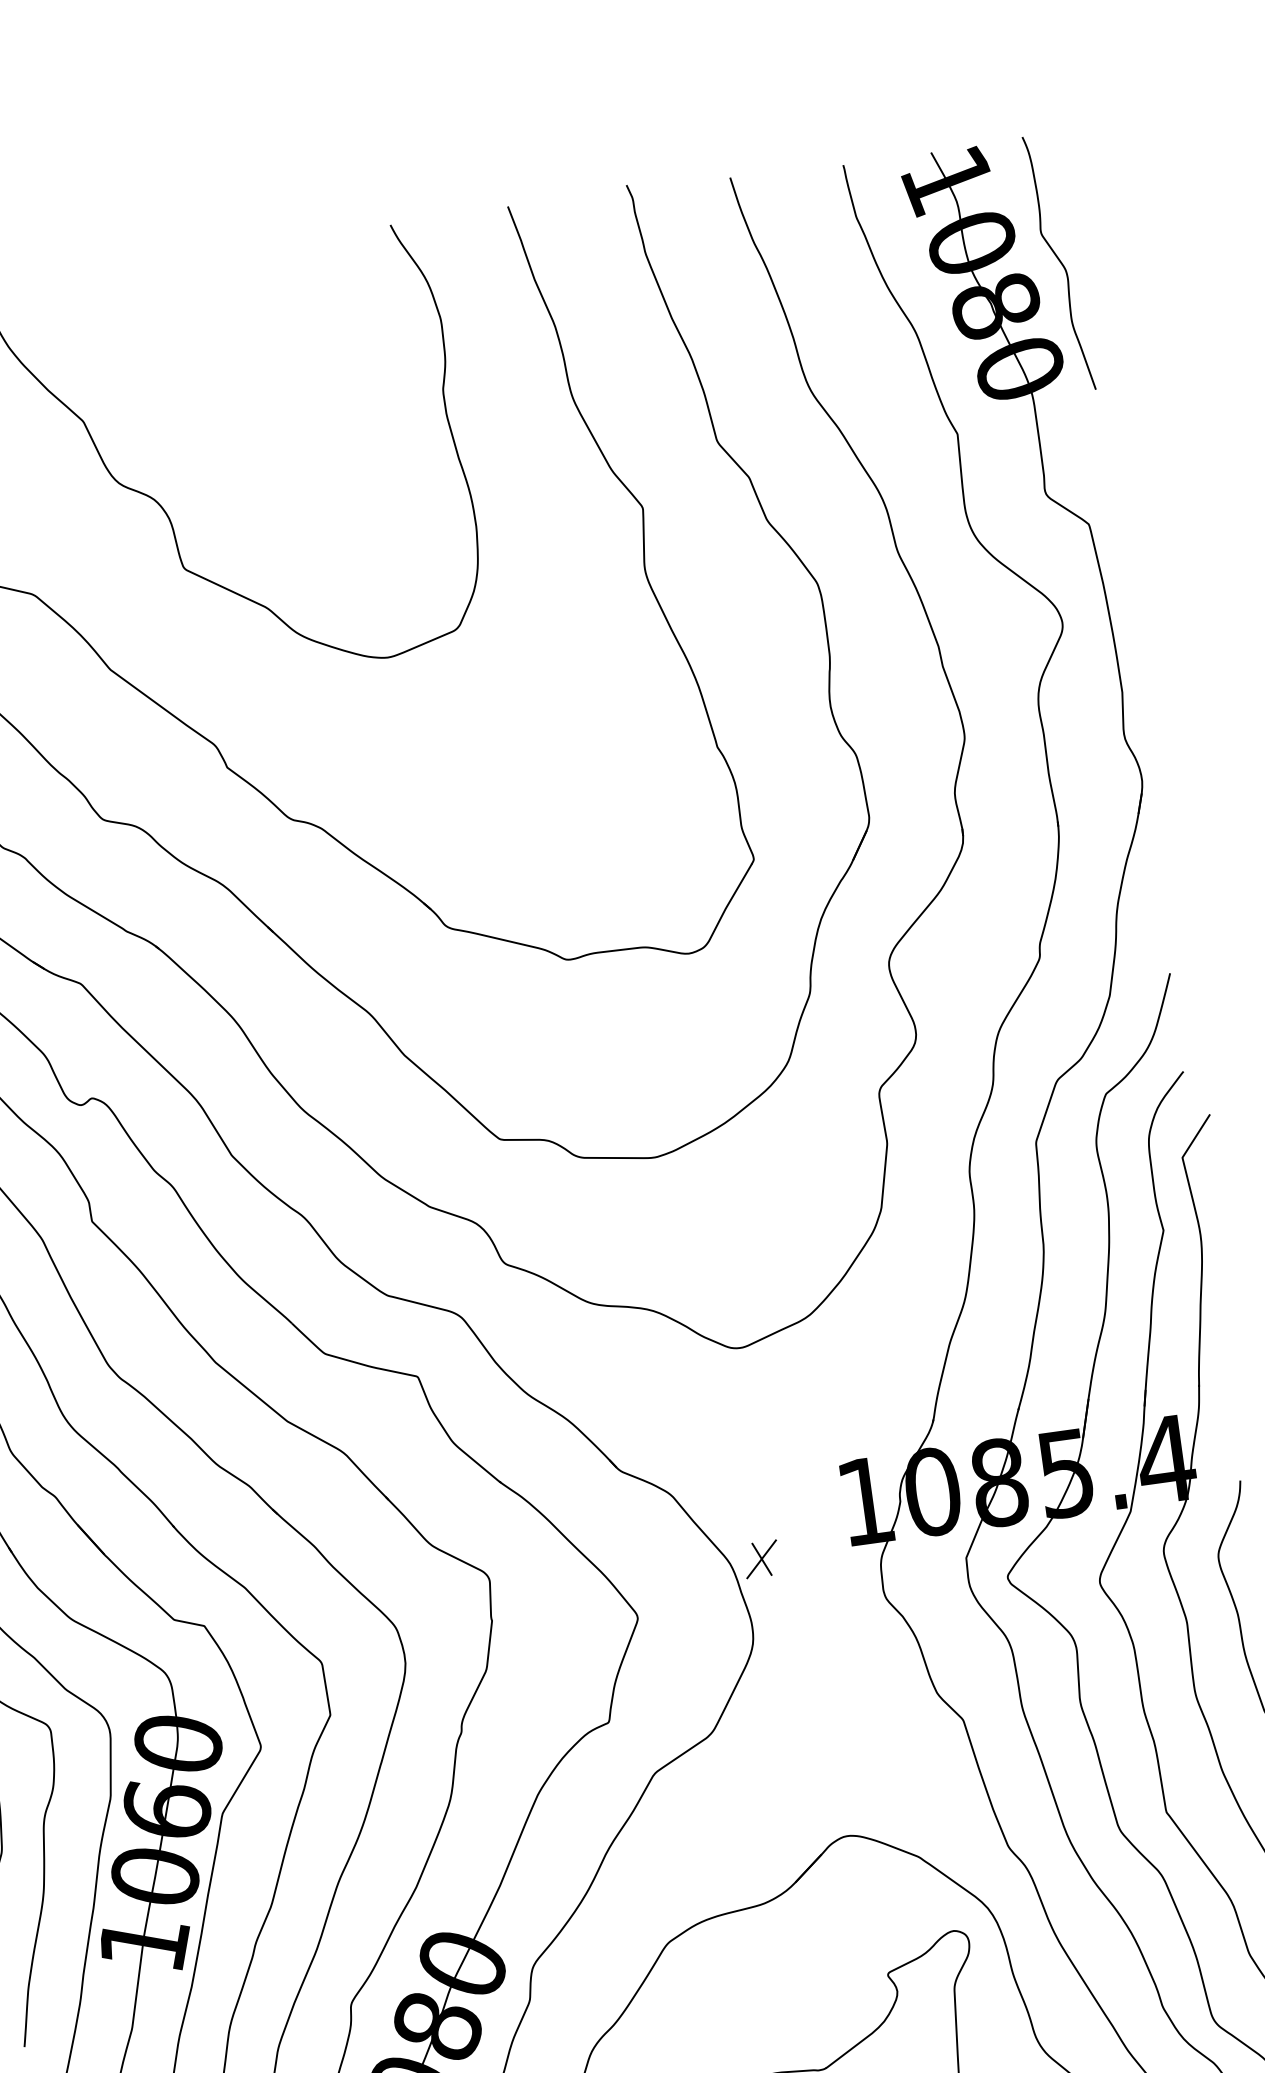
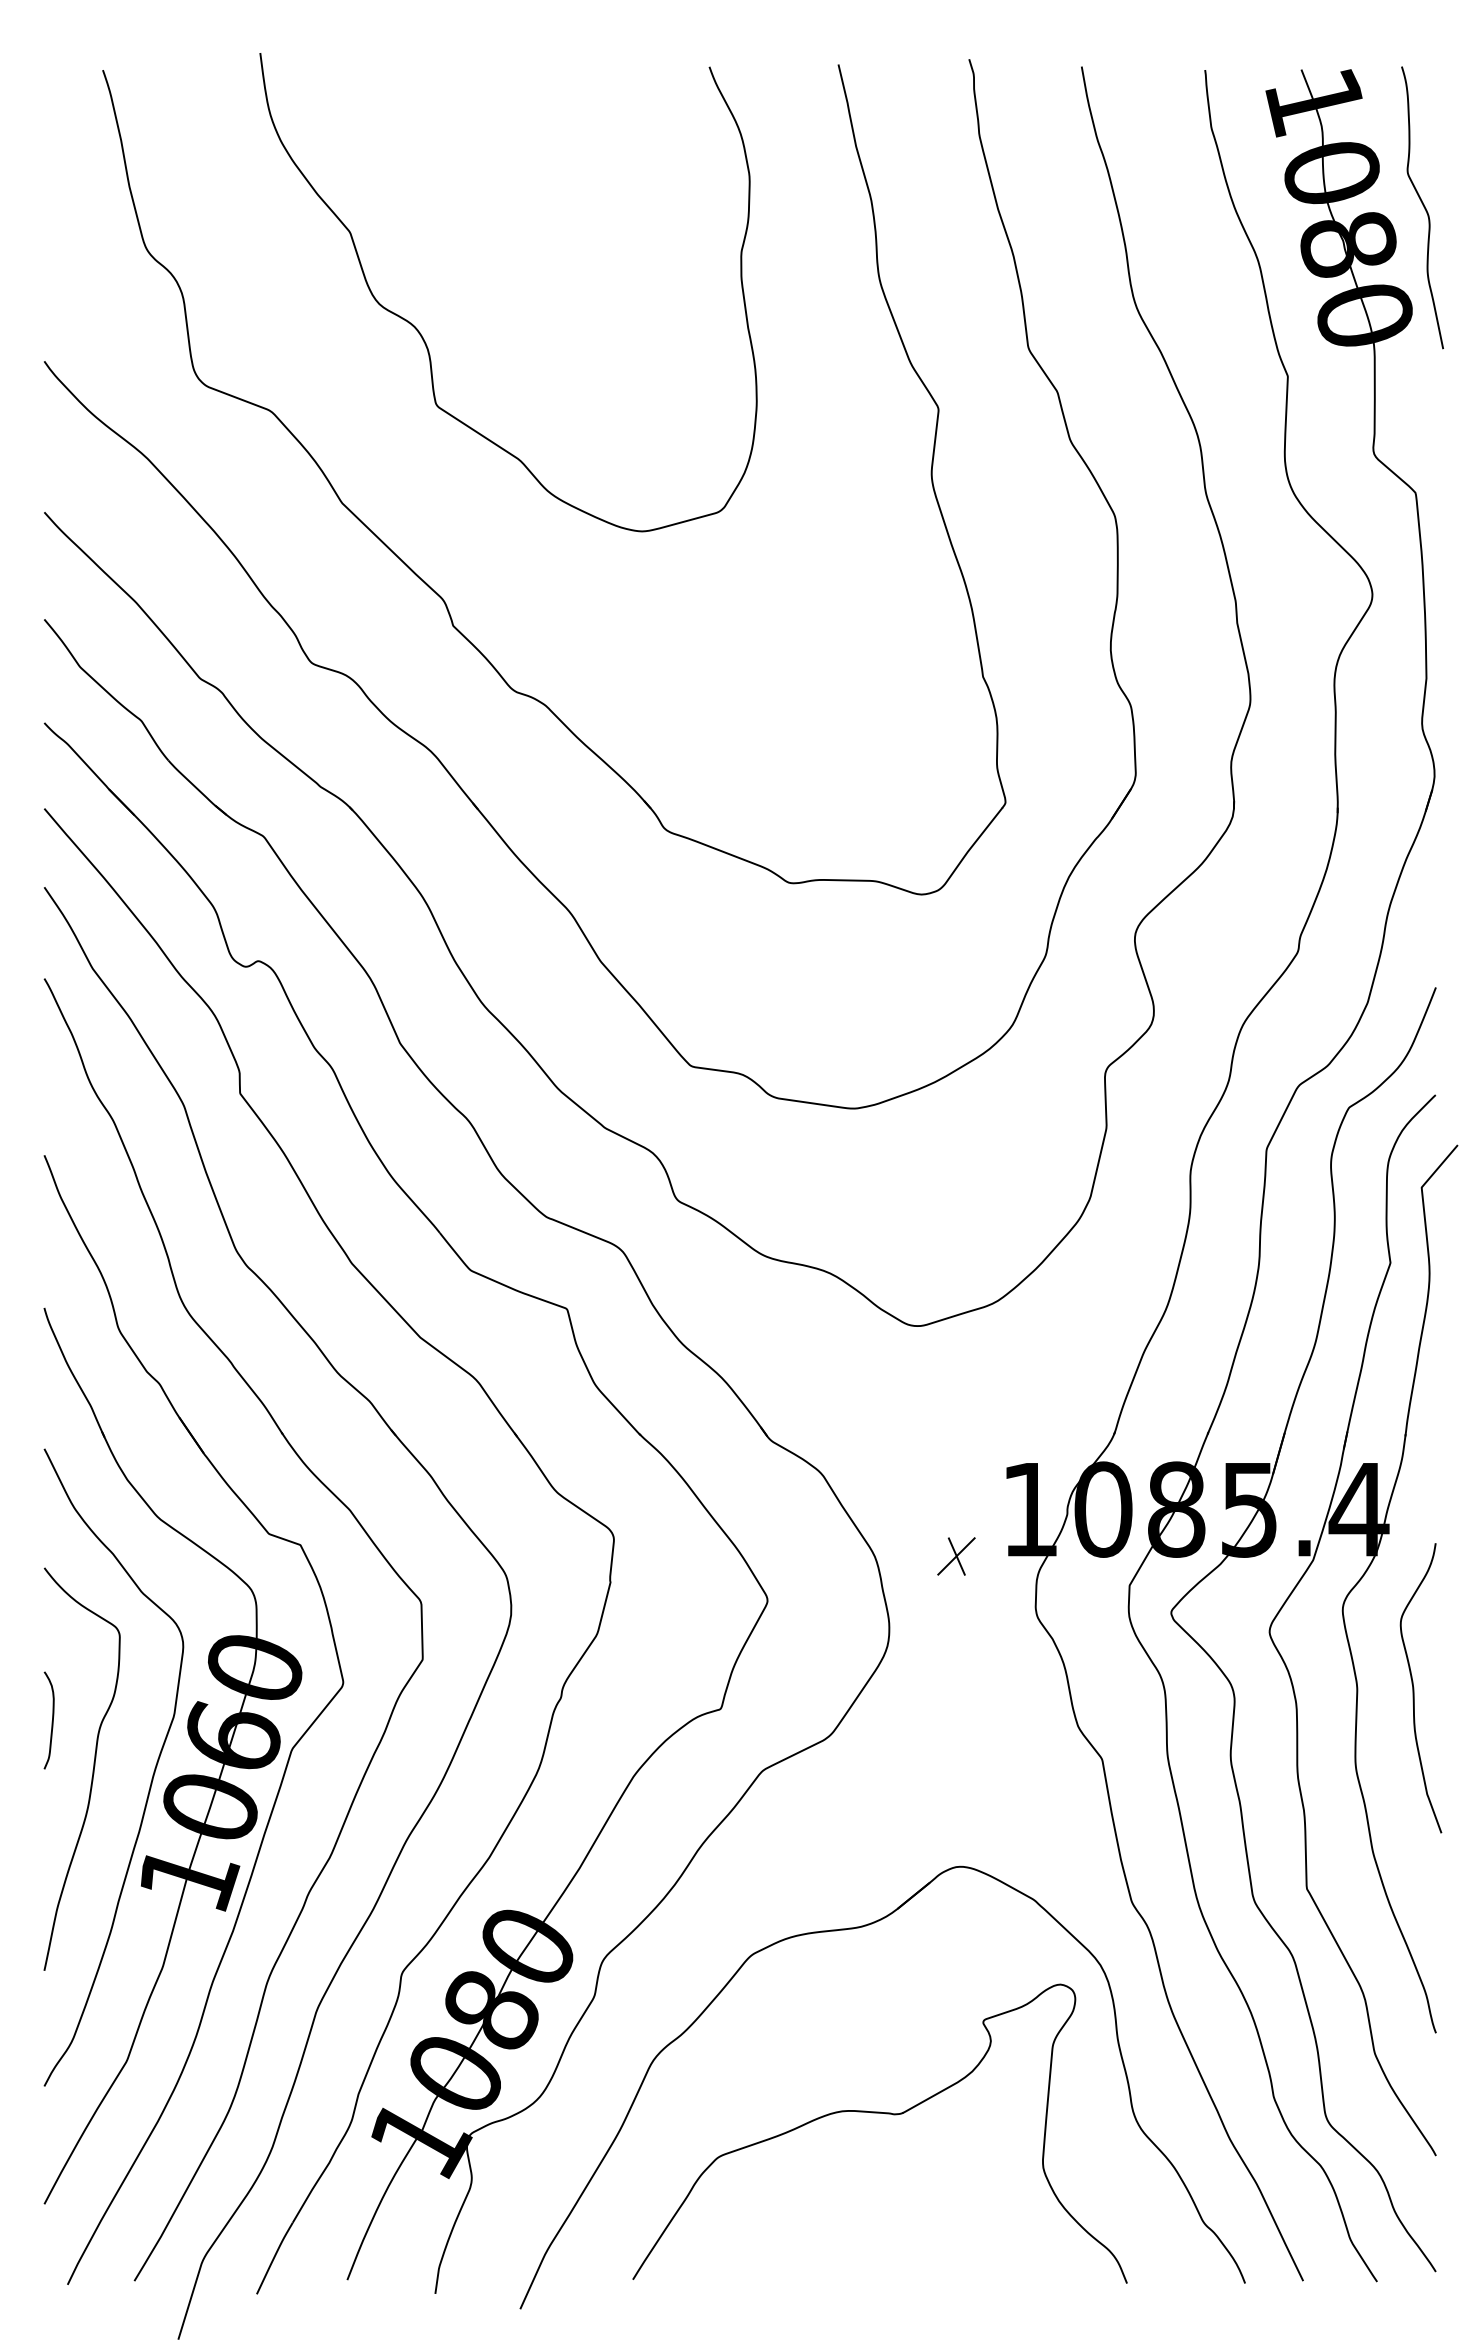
part: (761, 1559) -> (956, 1556), moved

